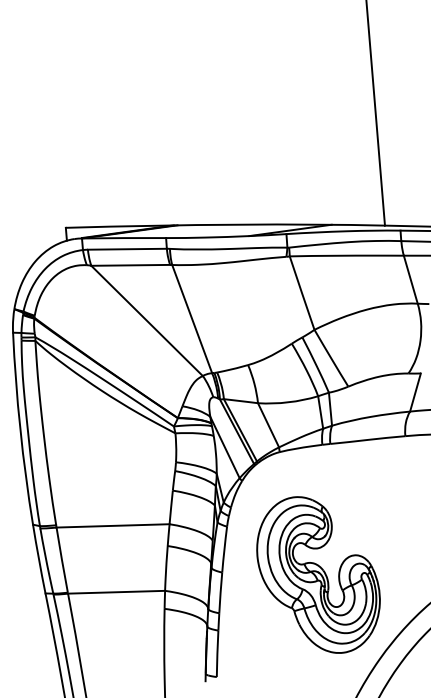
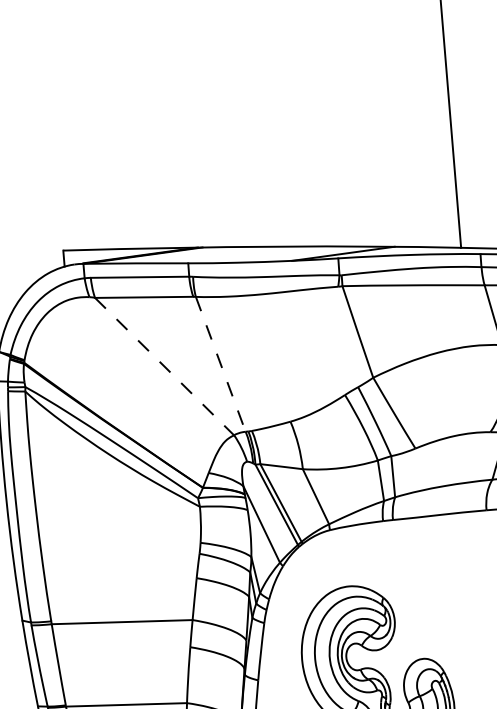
line: (192, 319) -> (221, 364), solid -> dashed
line: (147, 321) -> (165, 367), solid -> dashed

